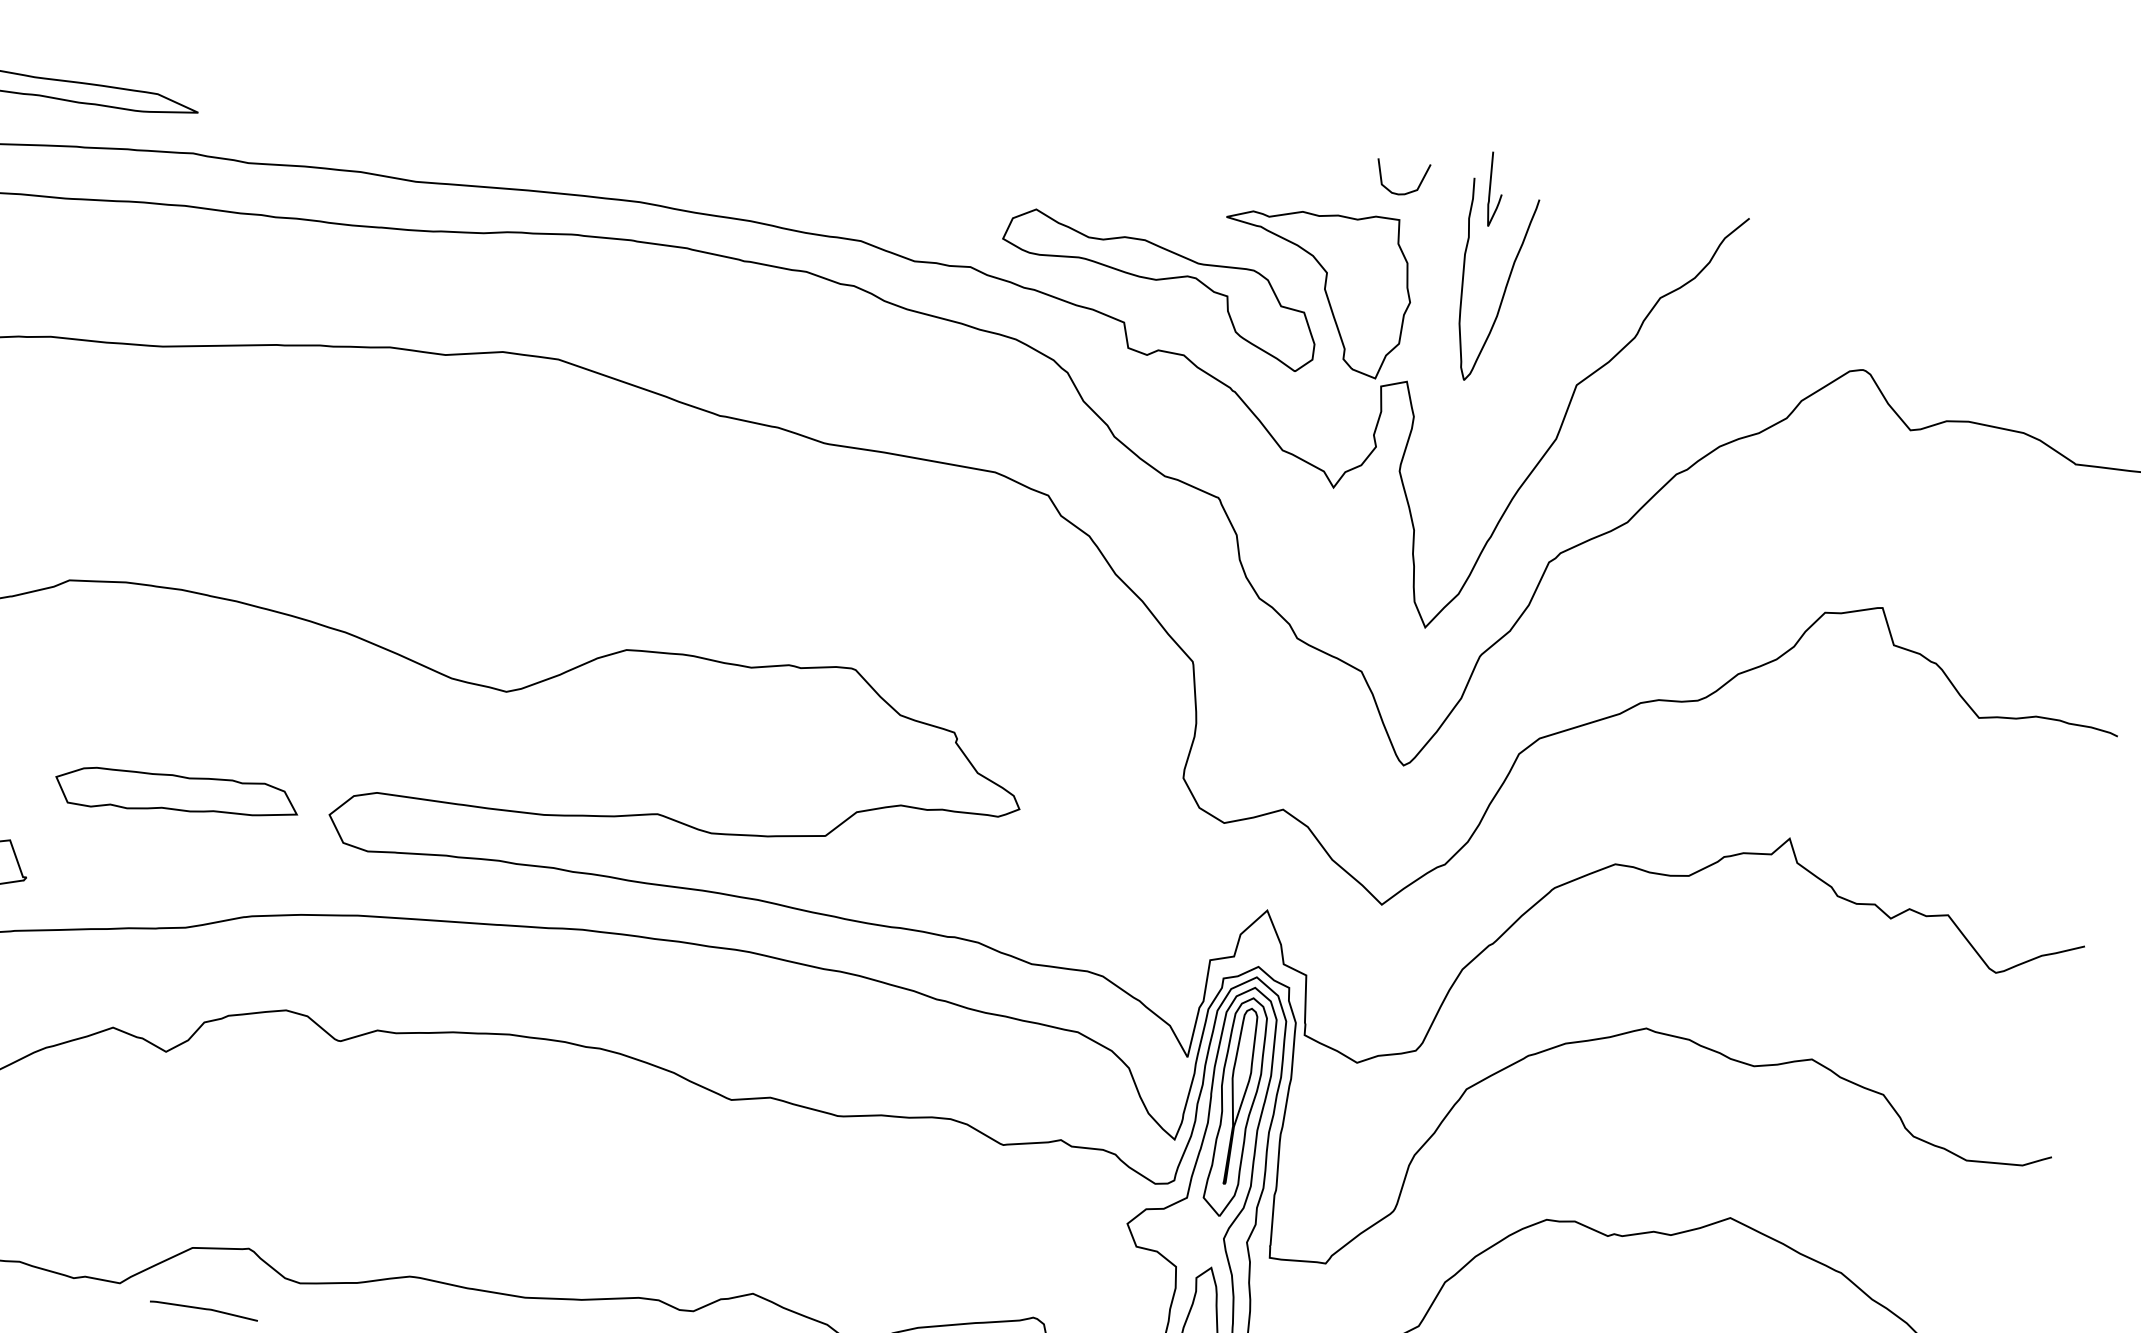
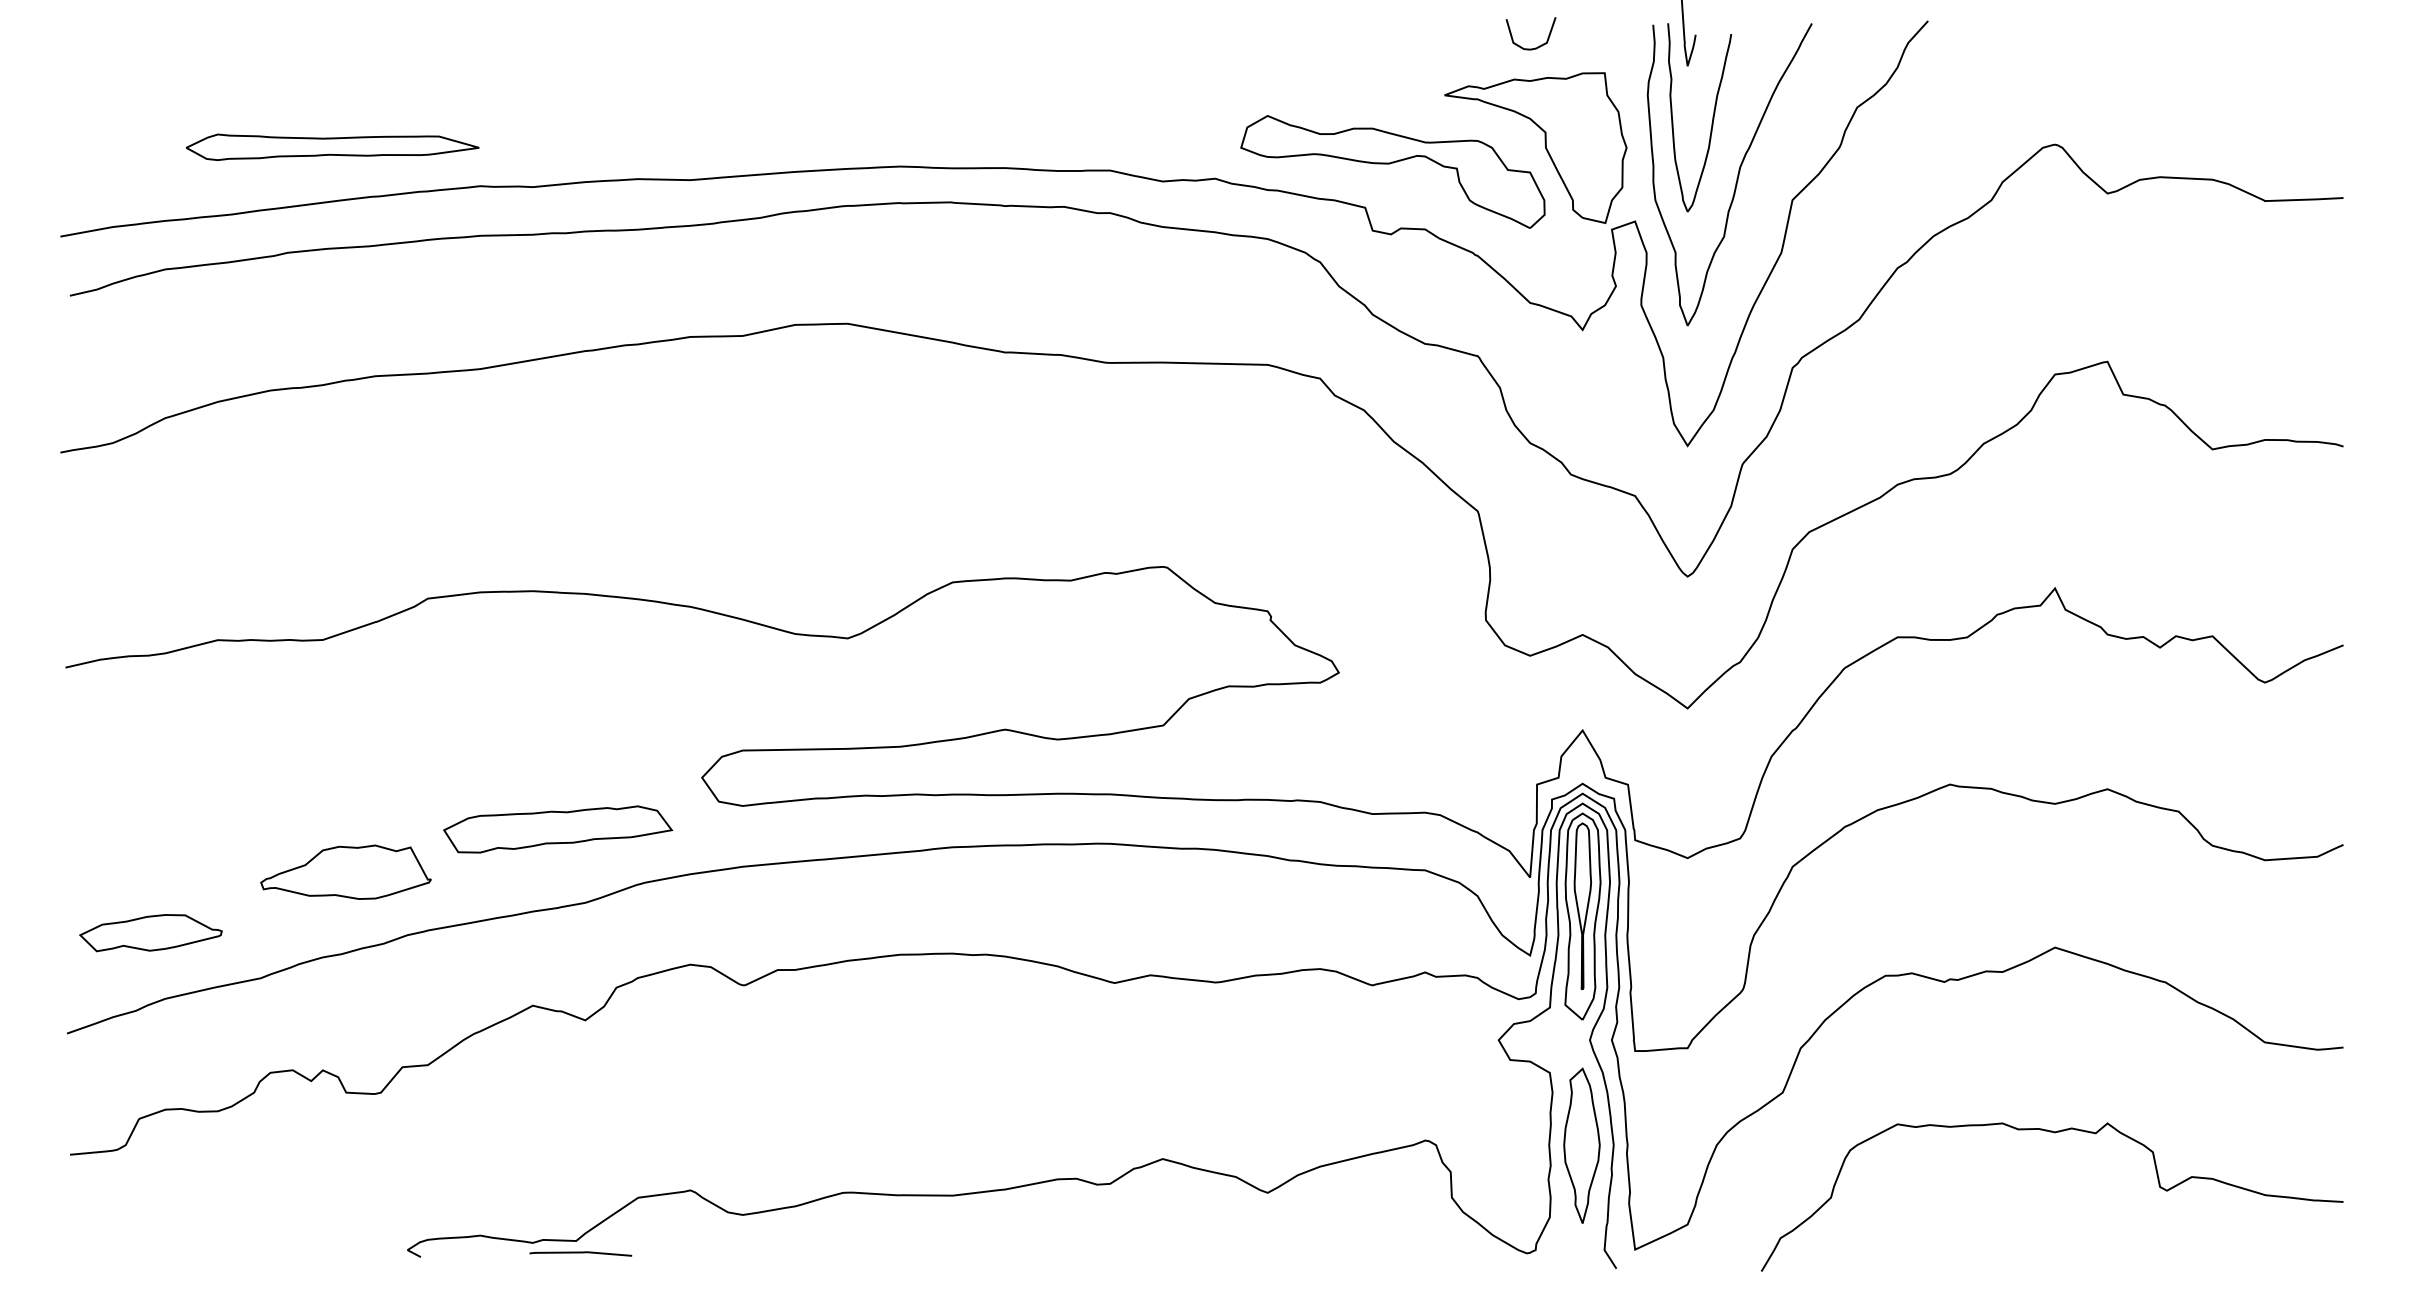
curve: (1406, 192) -> (1537, 46), moved
curve: (1522, 349) -> (1737, 174), added
part: (177, 795) -> (558, 829), moved
curve: (203, 1309) -> (580, 1253), moved

